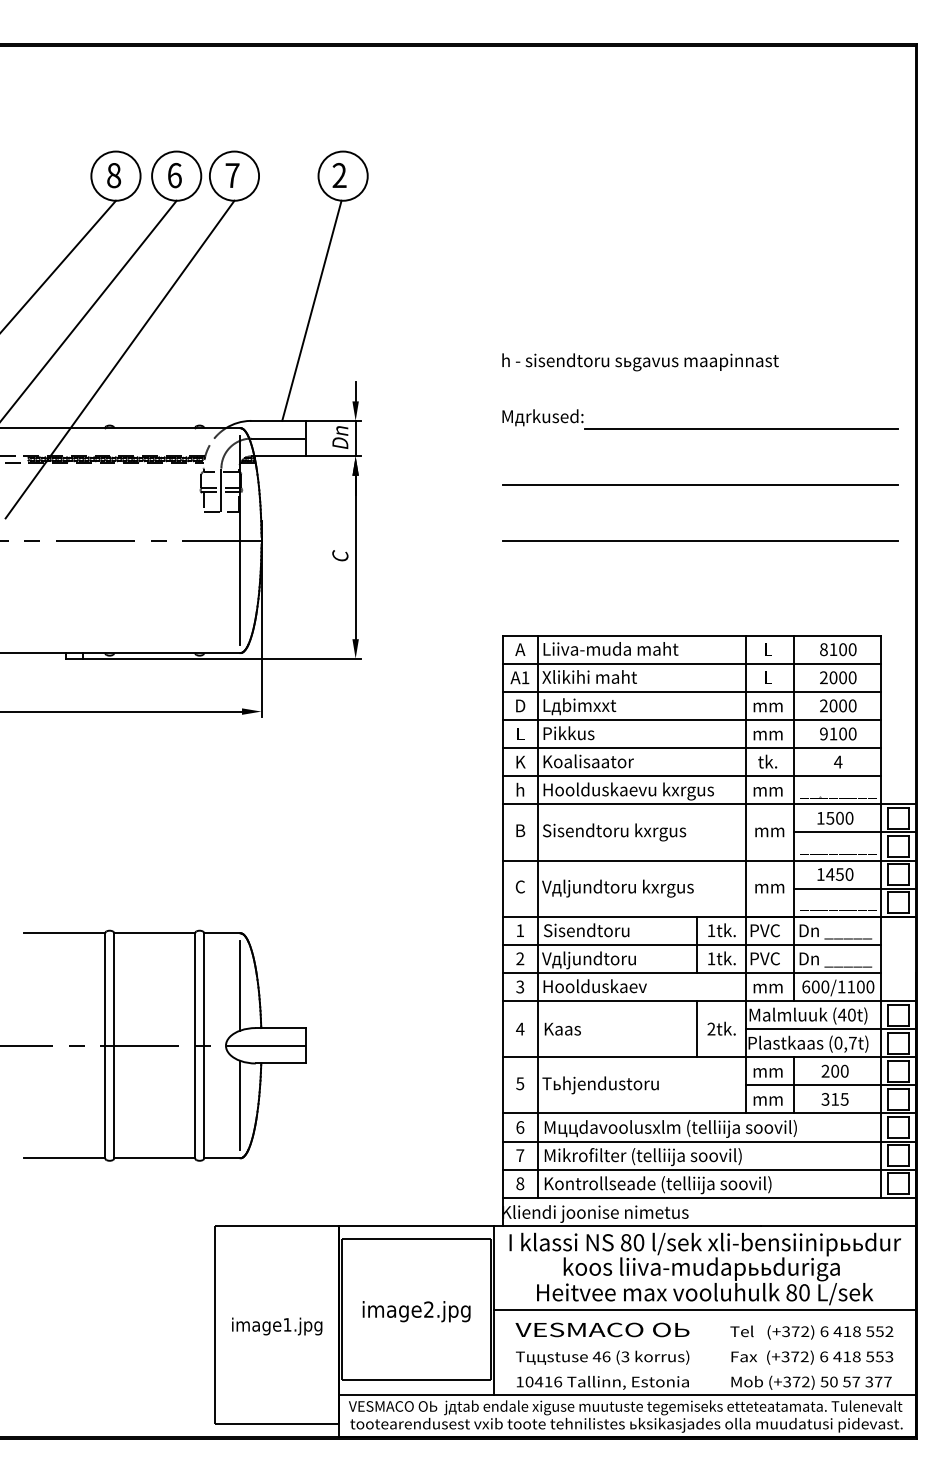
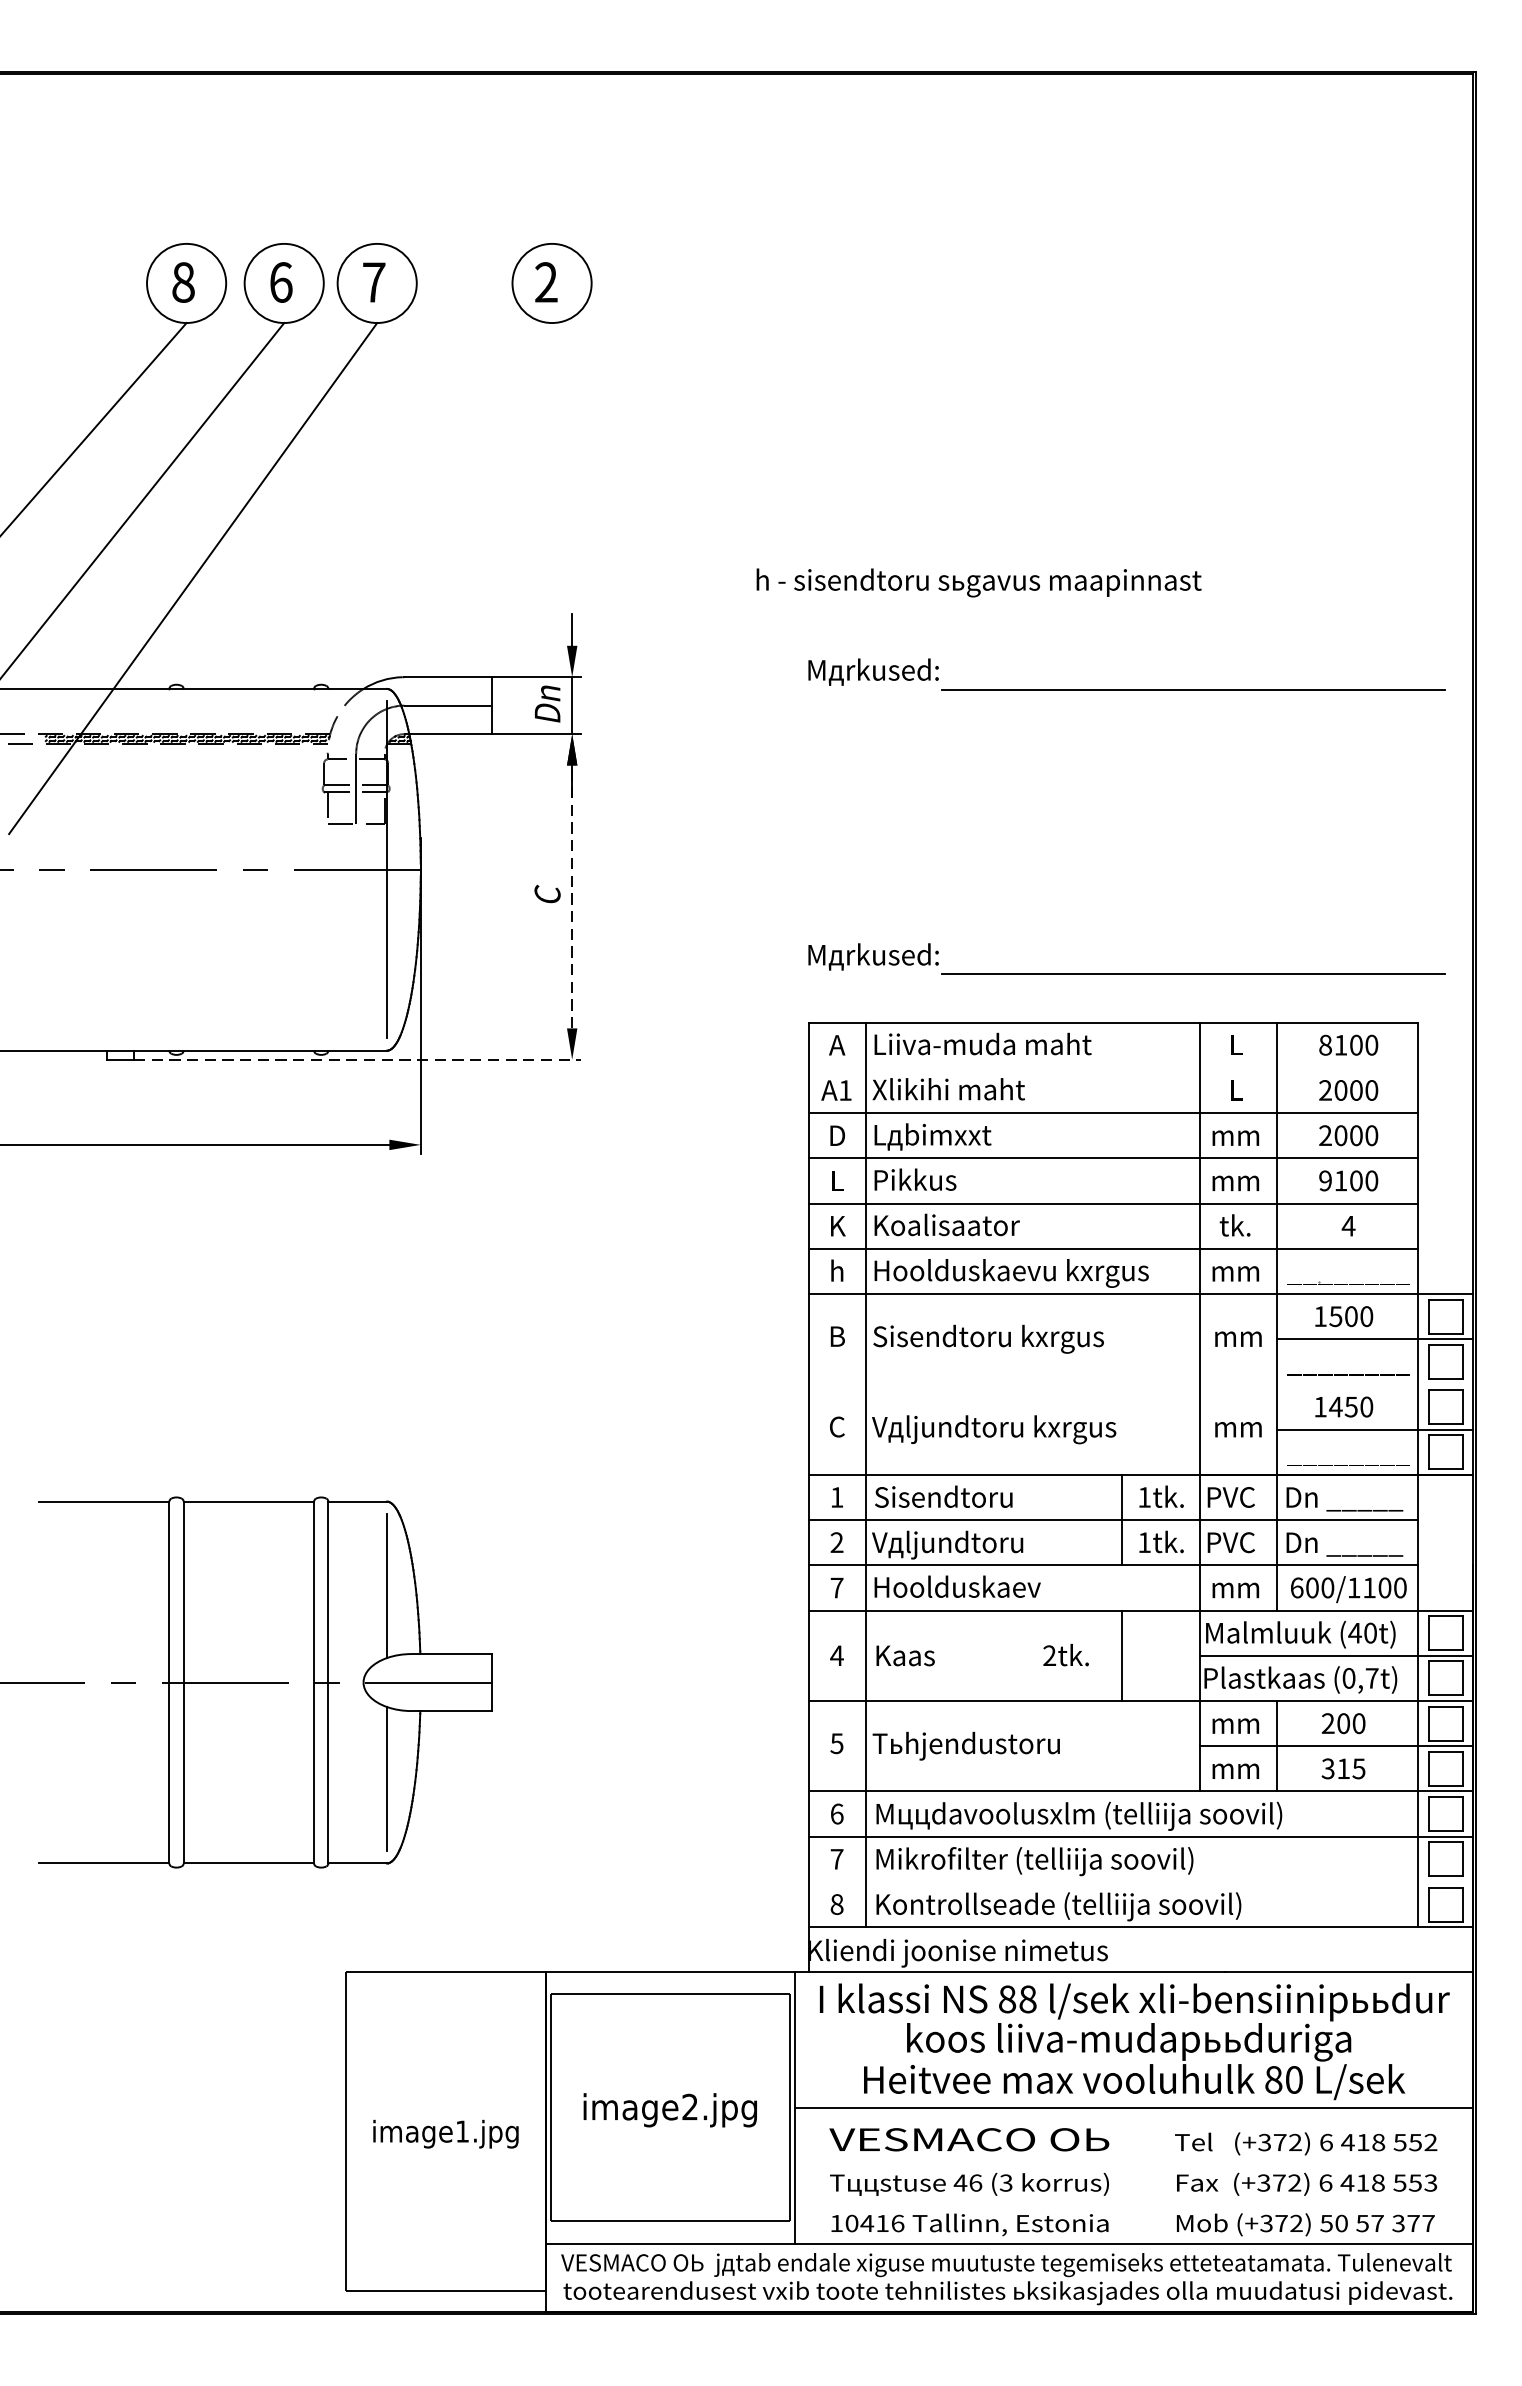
line: (311, 310) -> (501, 499), removed
text: (640, 362) -> (979, 583), moved
line: (700, 484) -> (1127, 779), removed
line: (700, 540) -> (1127, 869), removed
line: (355, 557) -> (571, 896), solid -> dashed
part: (700, 605) -> (1127, 974), added
line: (222, 658) -> (357, 1059), solid -> dashed
line: (691, 663) -> (1112, 1067), removed
line: (708, 860) -> (1139, 1384), removed
text: (520, 986) -> (837, 1587), 3 -> 7
text: (721, 1028) -> (1065, 1654), moved
line: (708, 1169) -> (1139, 1881), removed
text: (638, 1242) -> (1027, 1999), 80 -> 88

